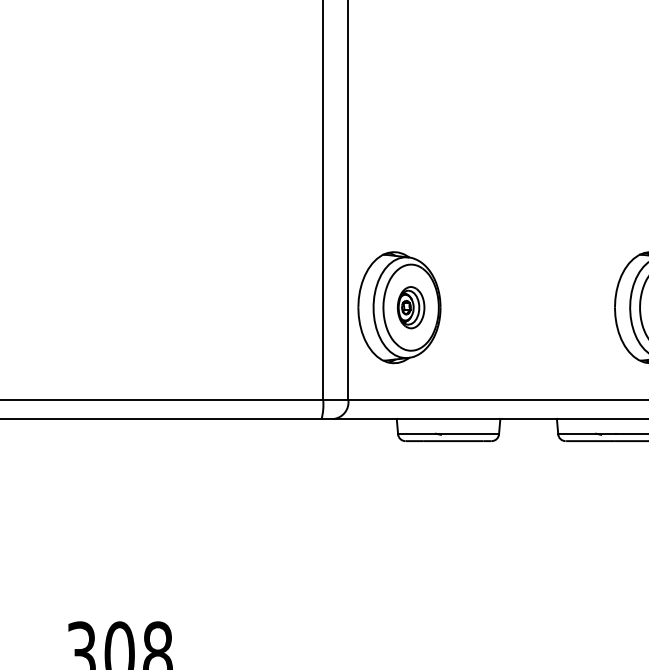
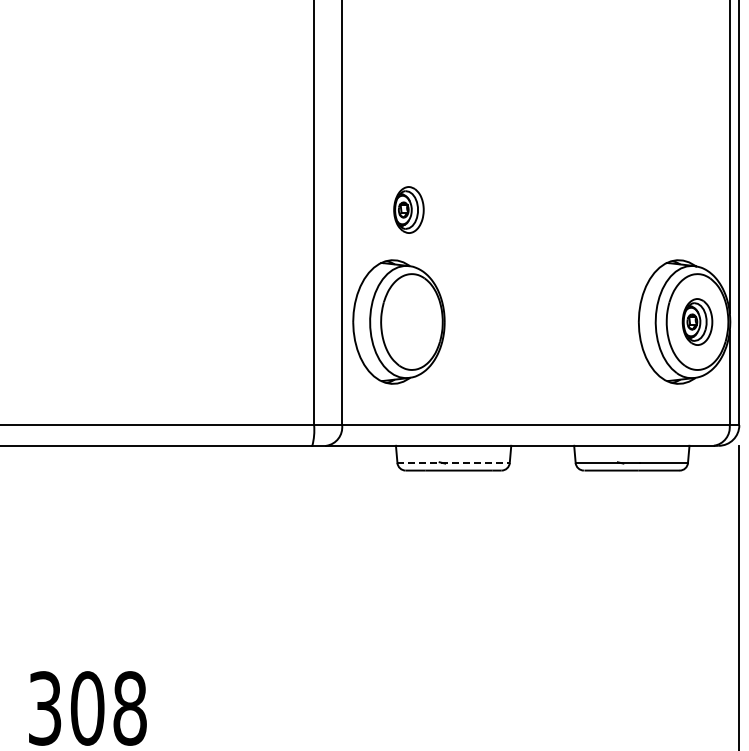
part: (410, 307) -> (408, 209), moved
line: (449, 434) -> (454, 463), solid -> dashed

